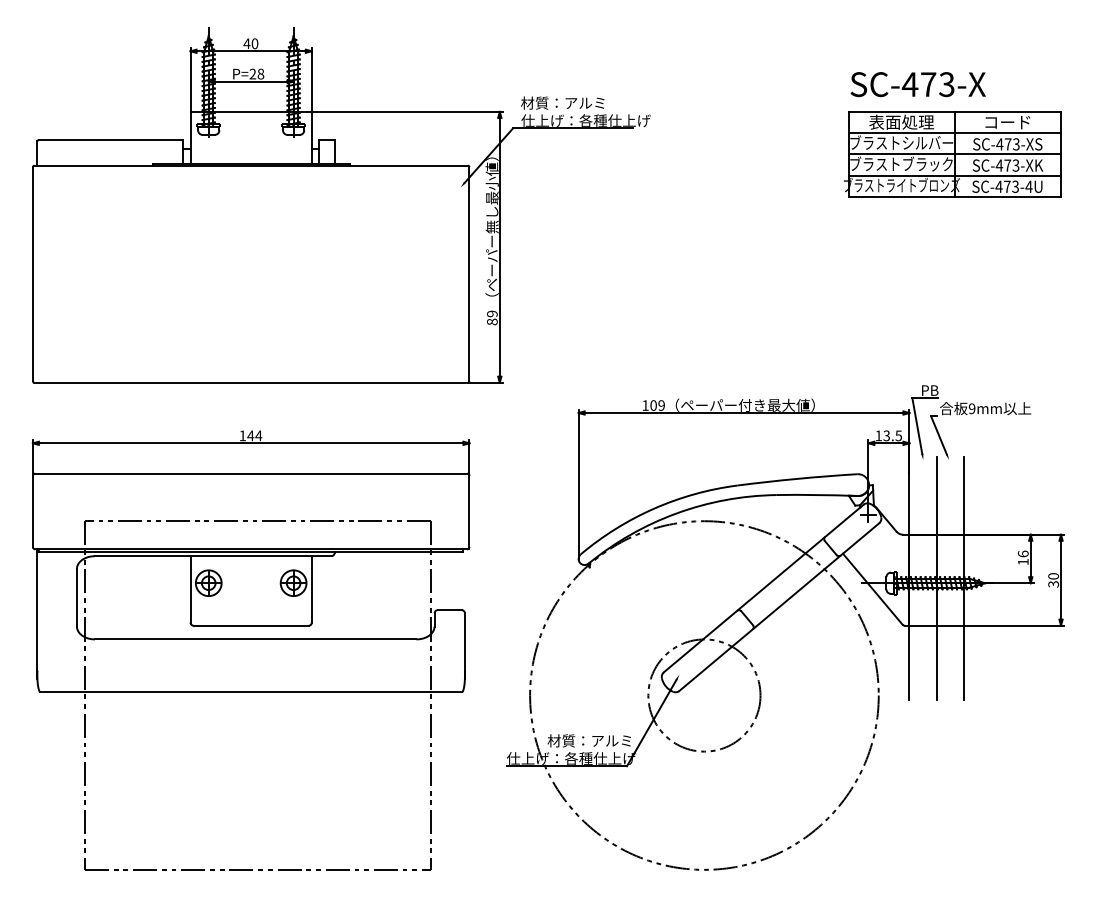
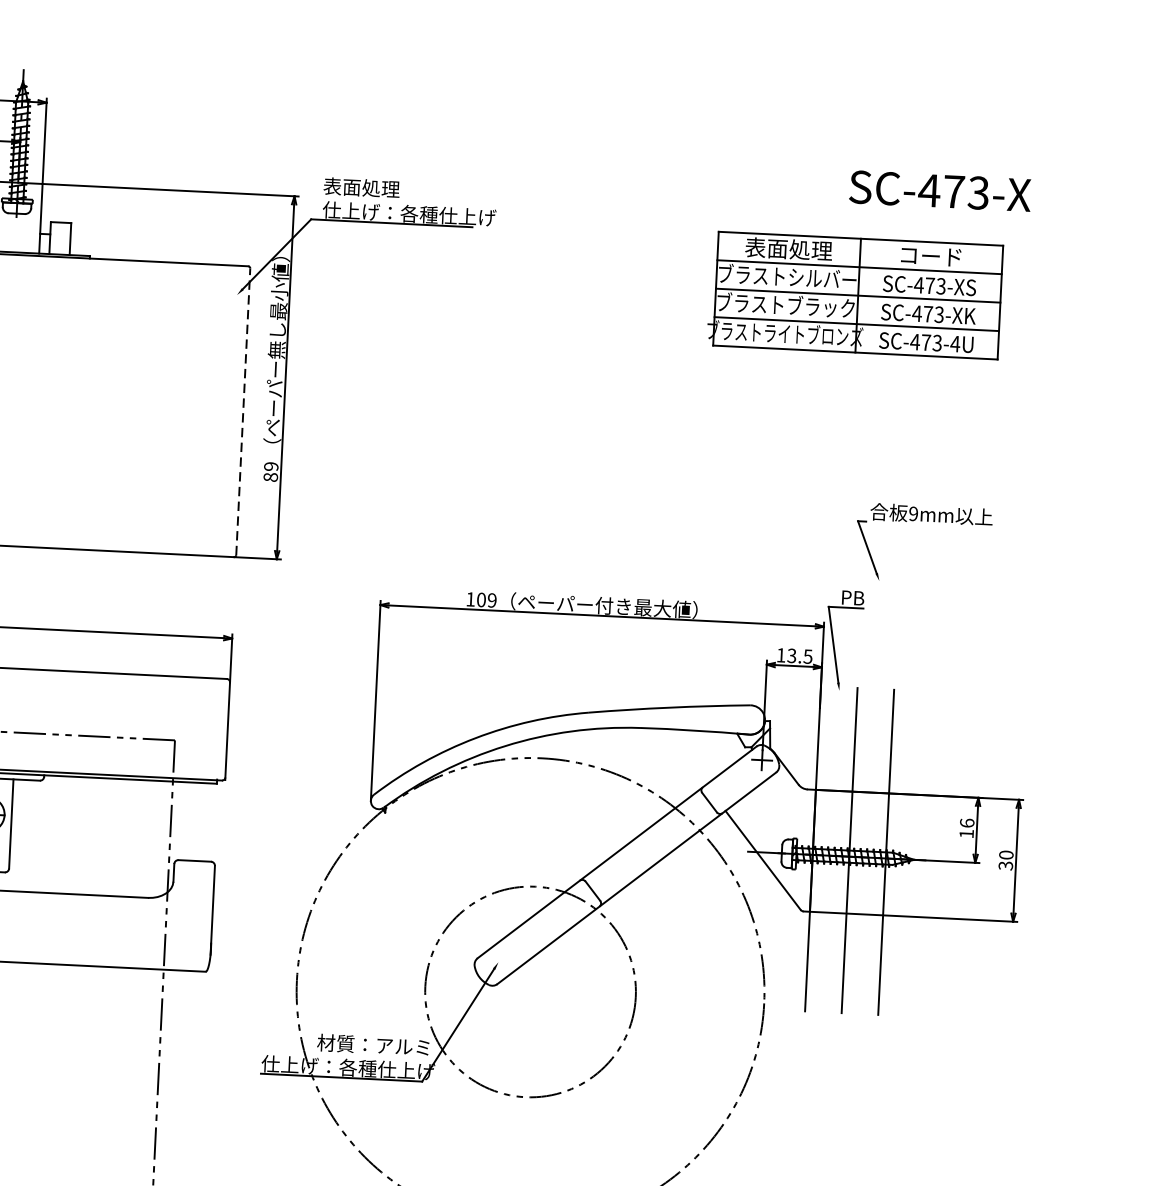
text: (917, 84) -> (939, 191), moved
text: (562, 102) -> (379, 187), 材質：アルミ -> 表面処理
part: (952, 154) -> (854, 295), moved
line: (469, 274) -> (243, 412), solid -> dashed
part: (978, 413) -> (921, 520), moved
circle: (704, 695) -> (530, 991), size x1.4

